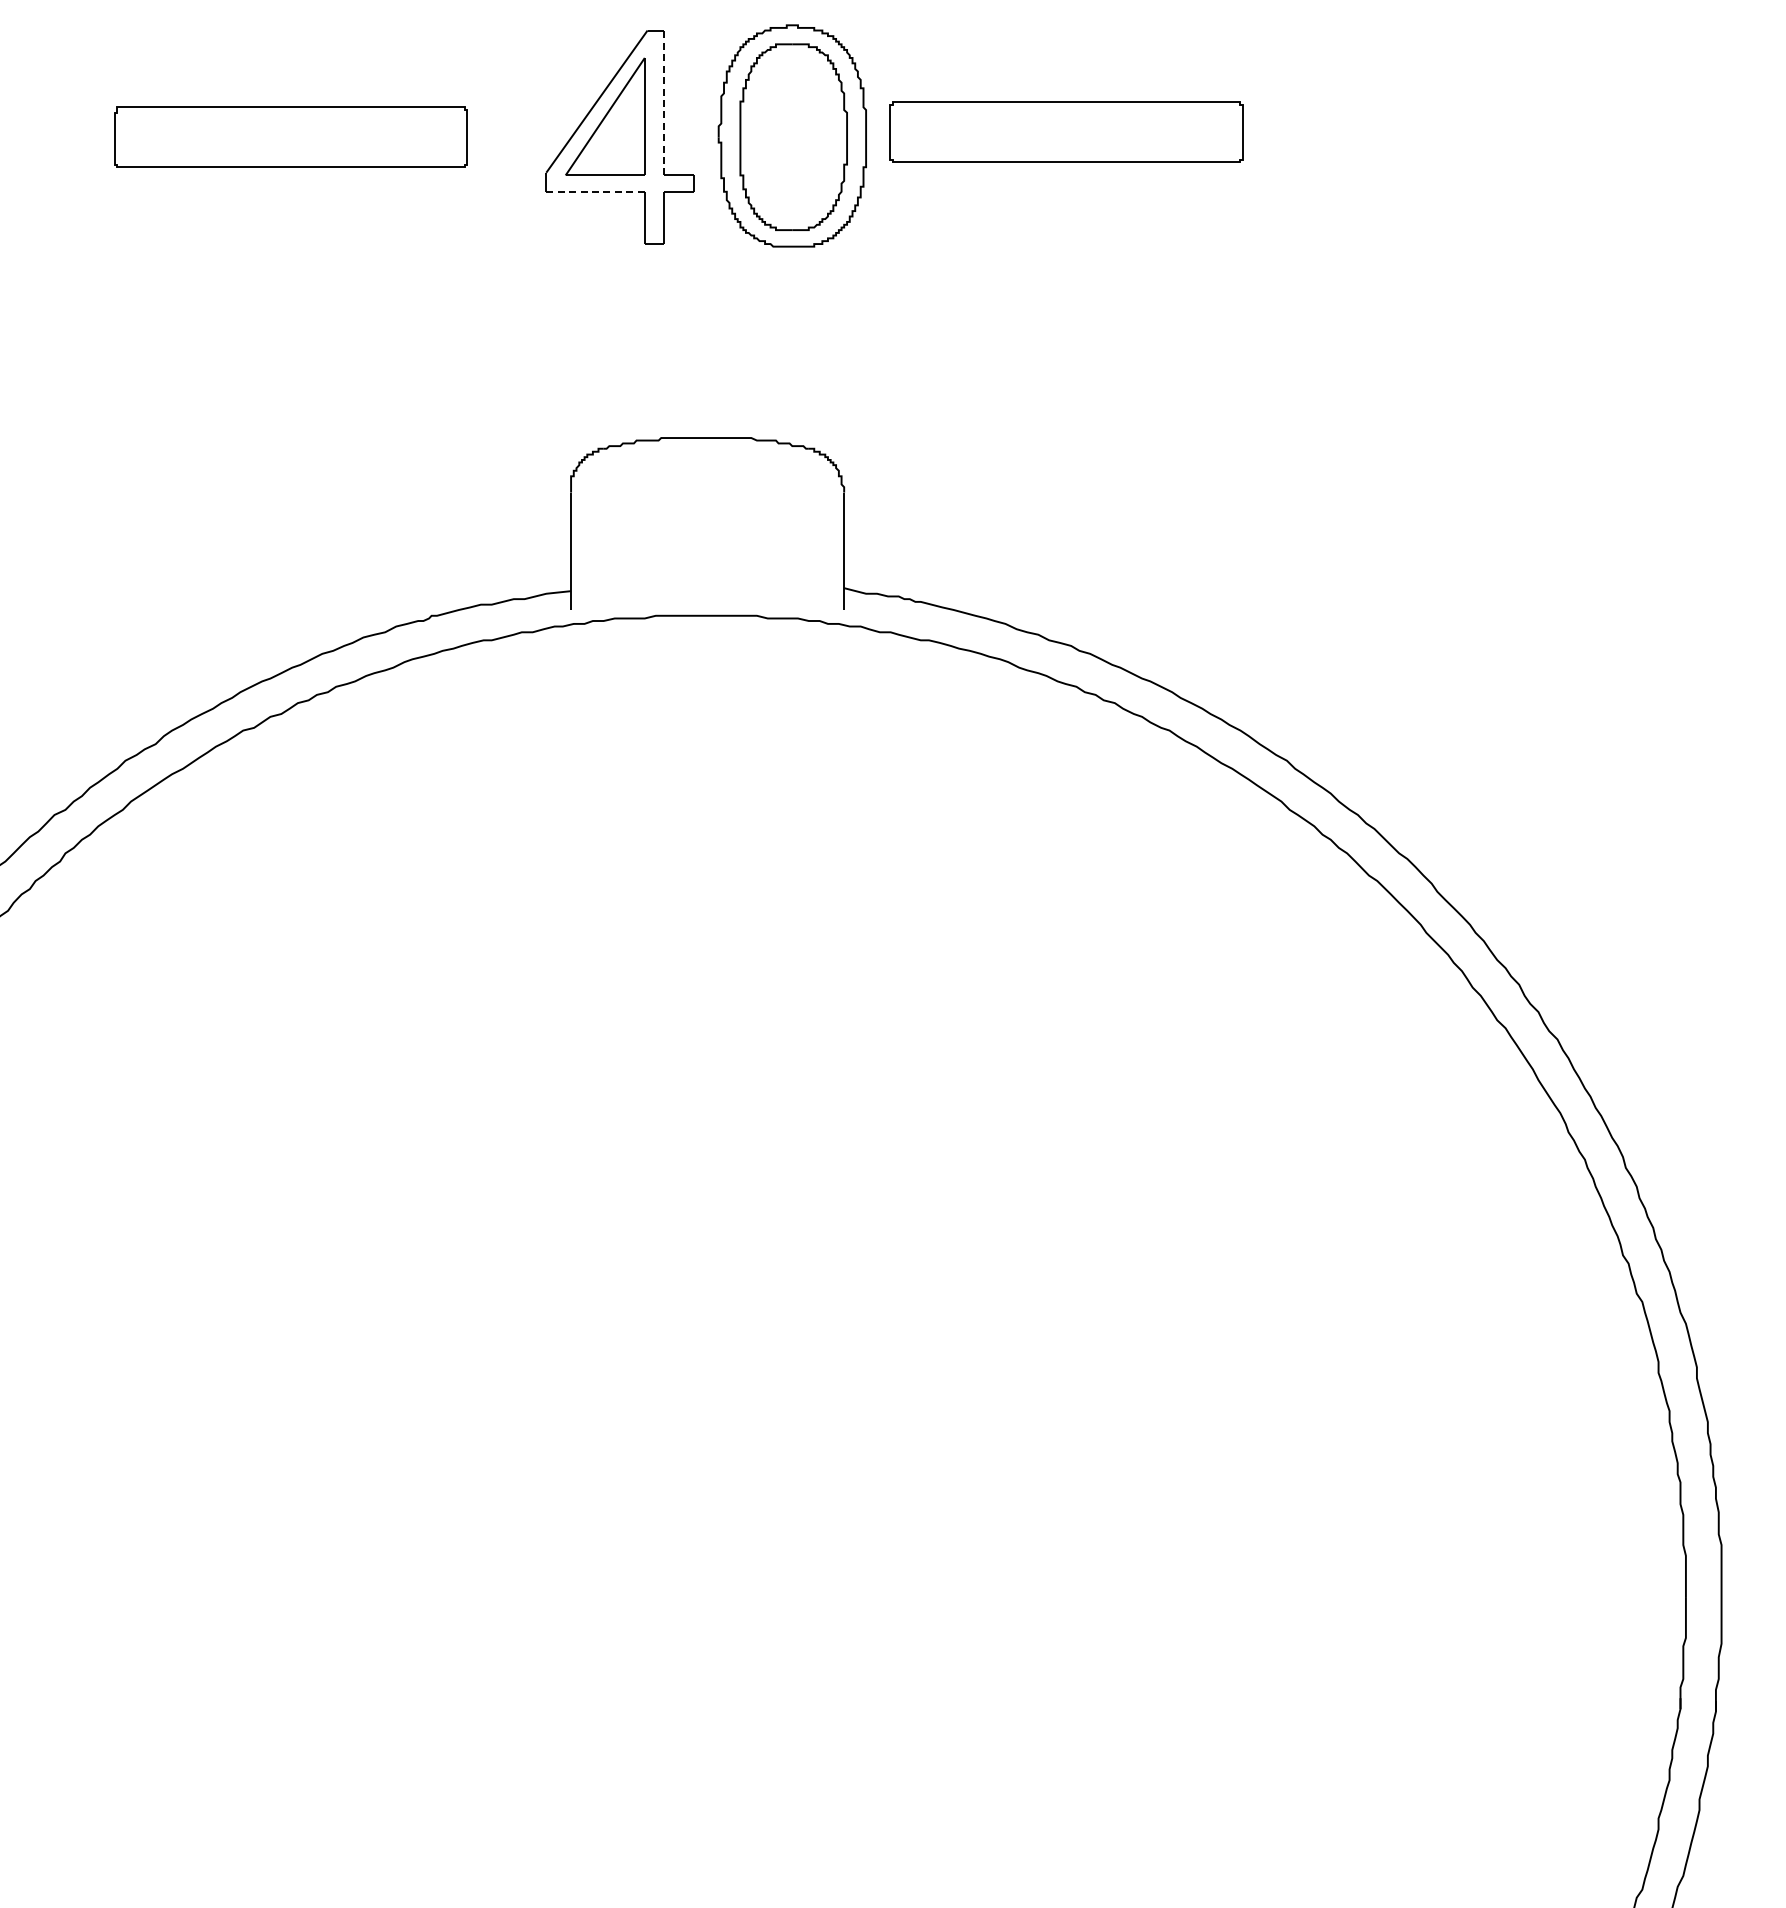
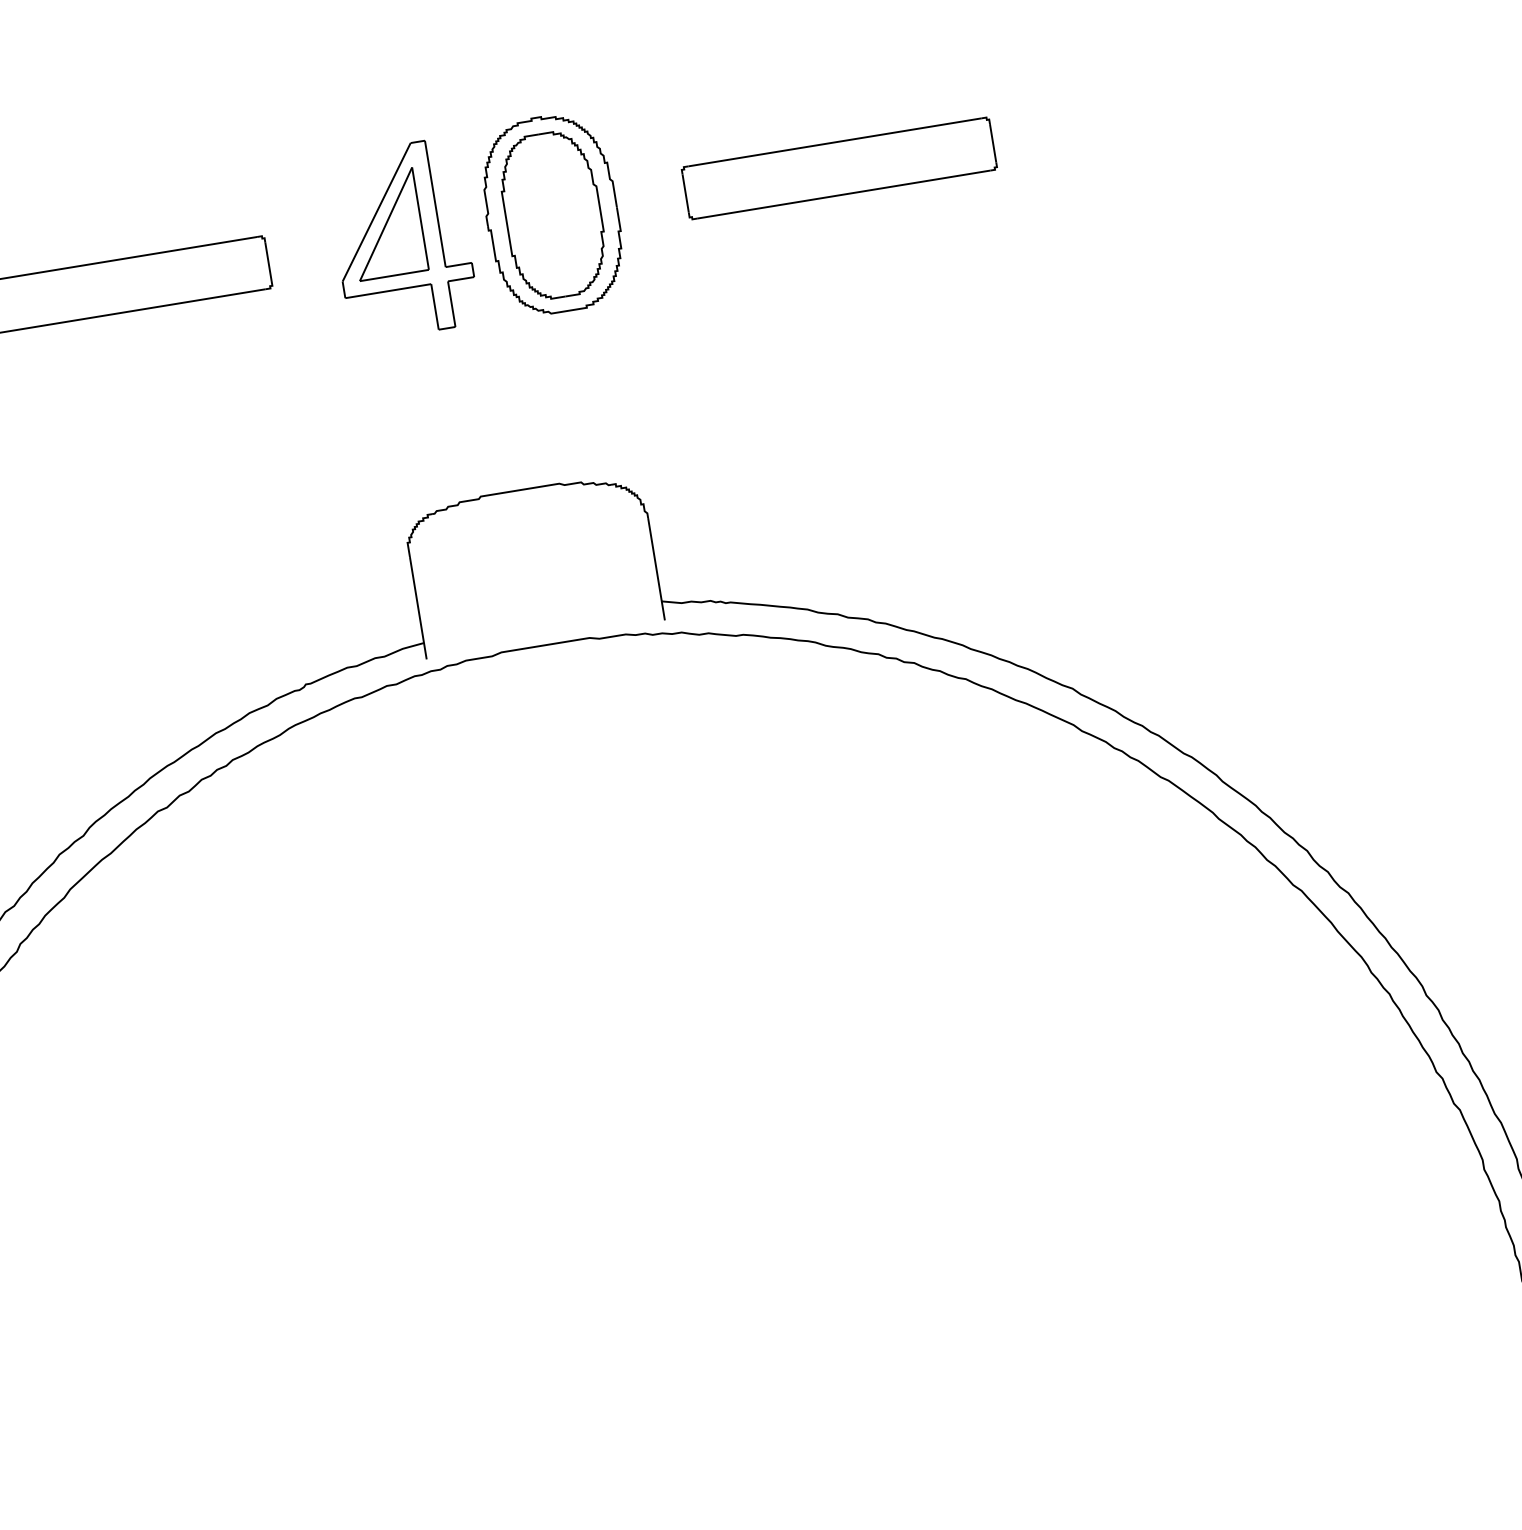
line: (664, 102) -> (435, 203), dashed -> solid
part: (1066, 131) -> (839, 167), moved
line: (596, 191) -> (389, 290), dashed -> solid

